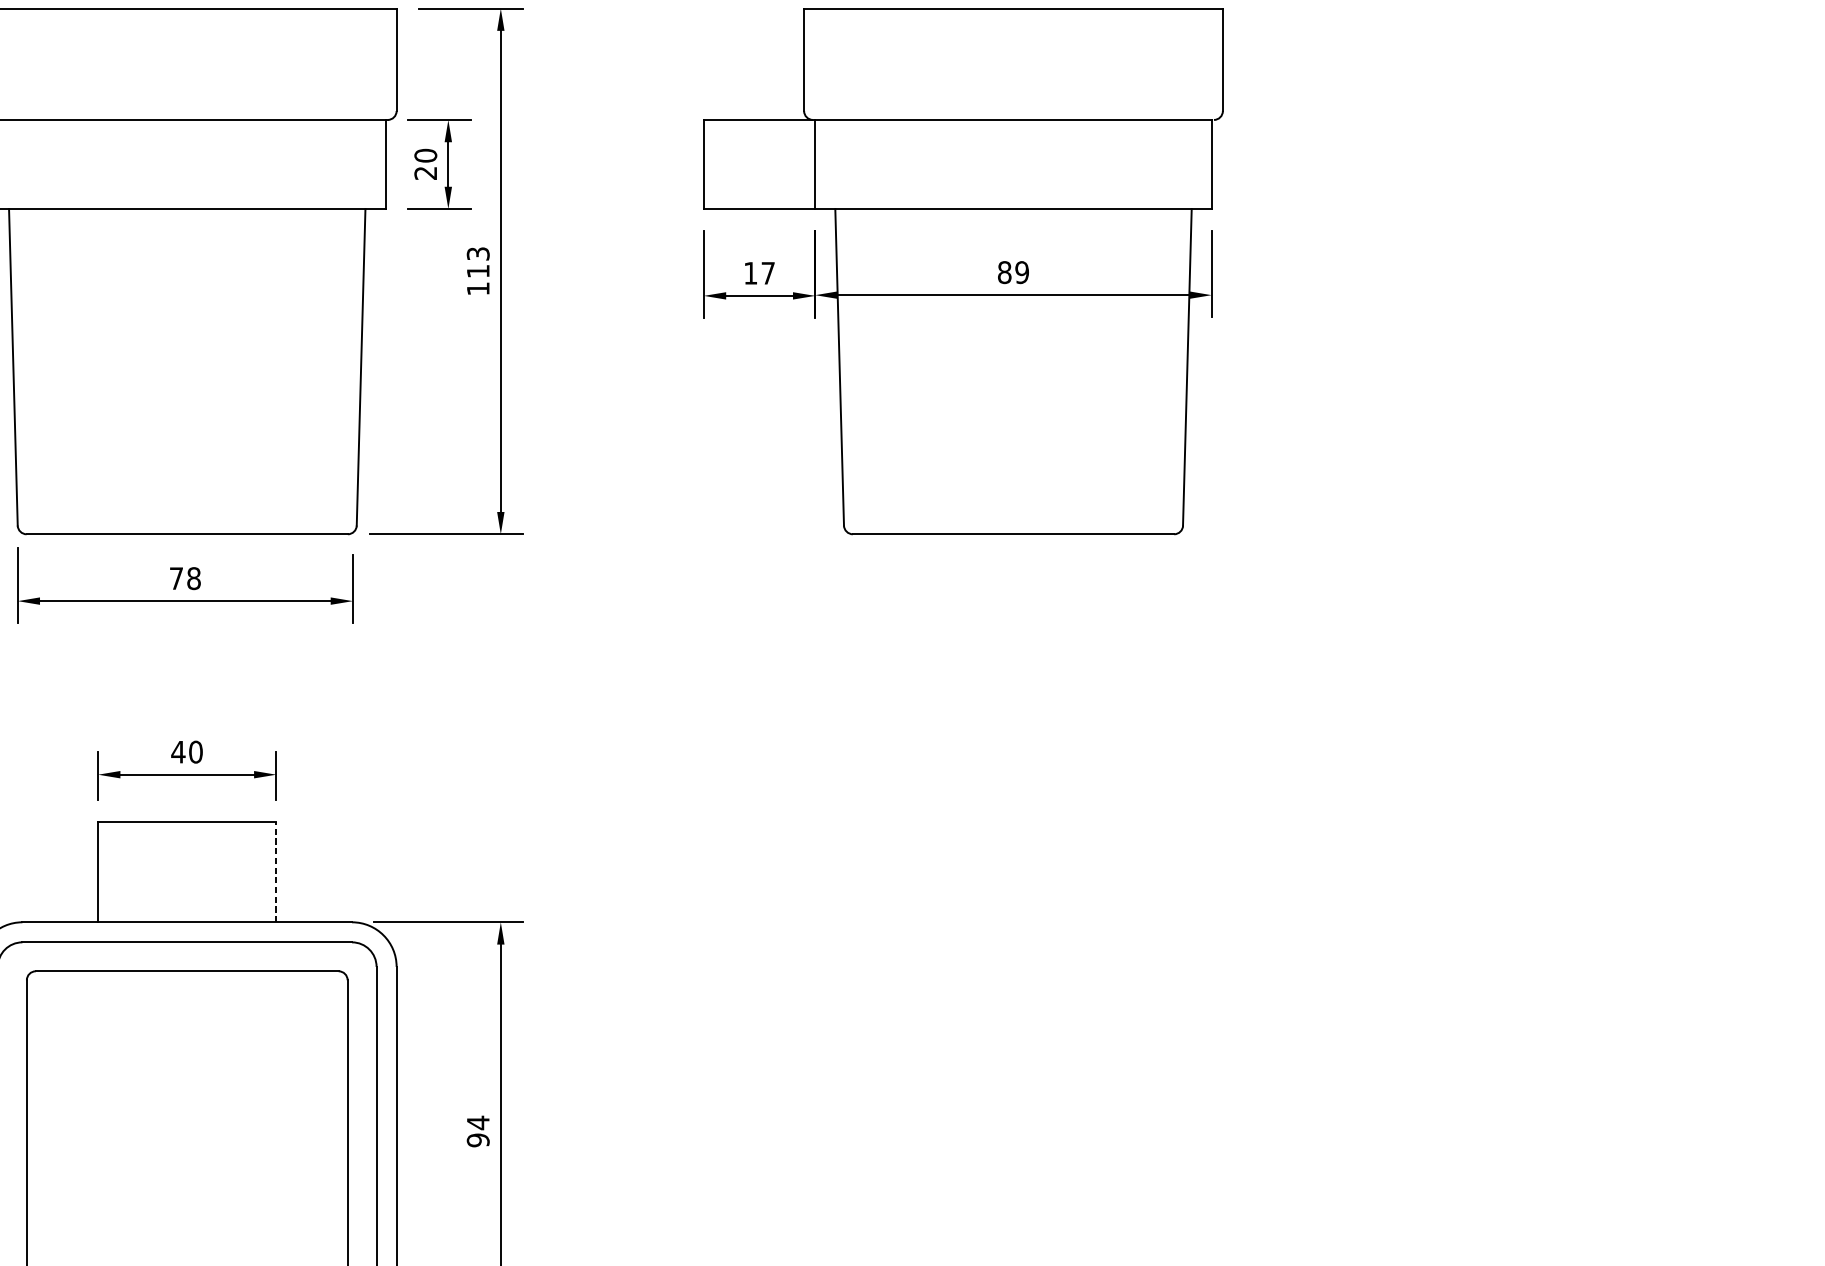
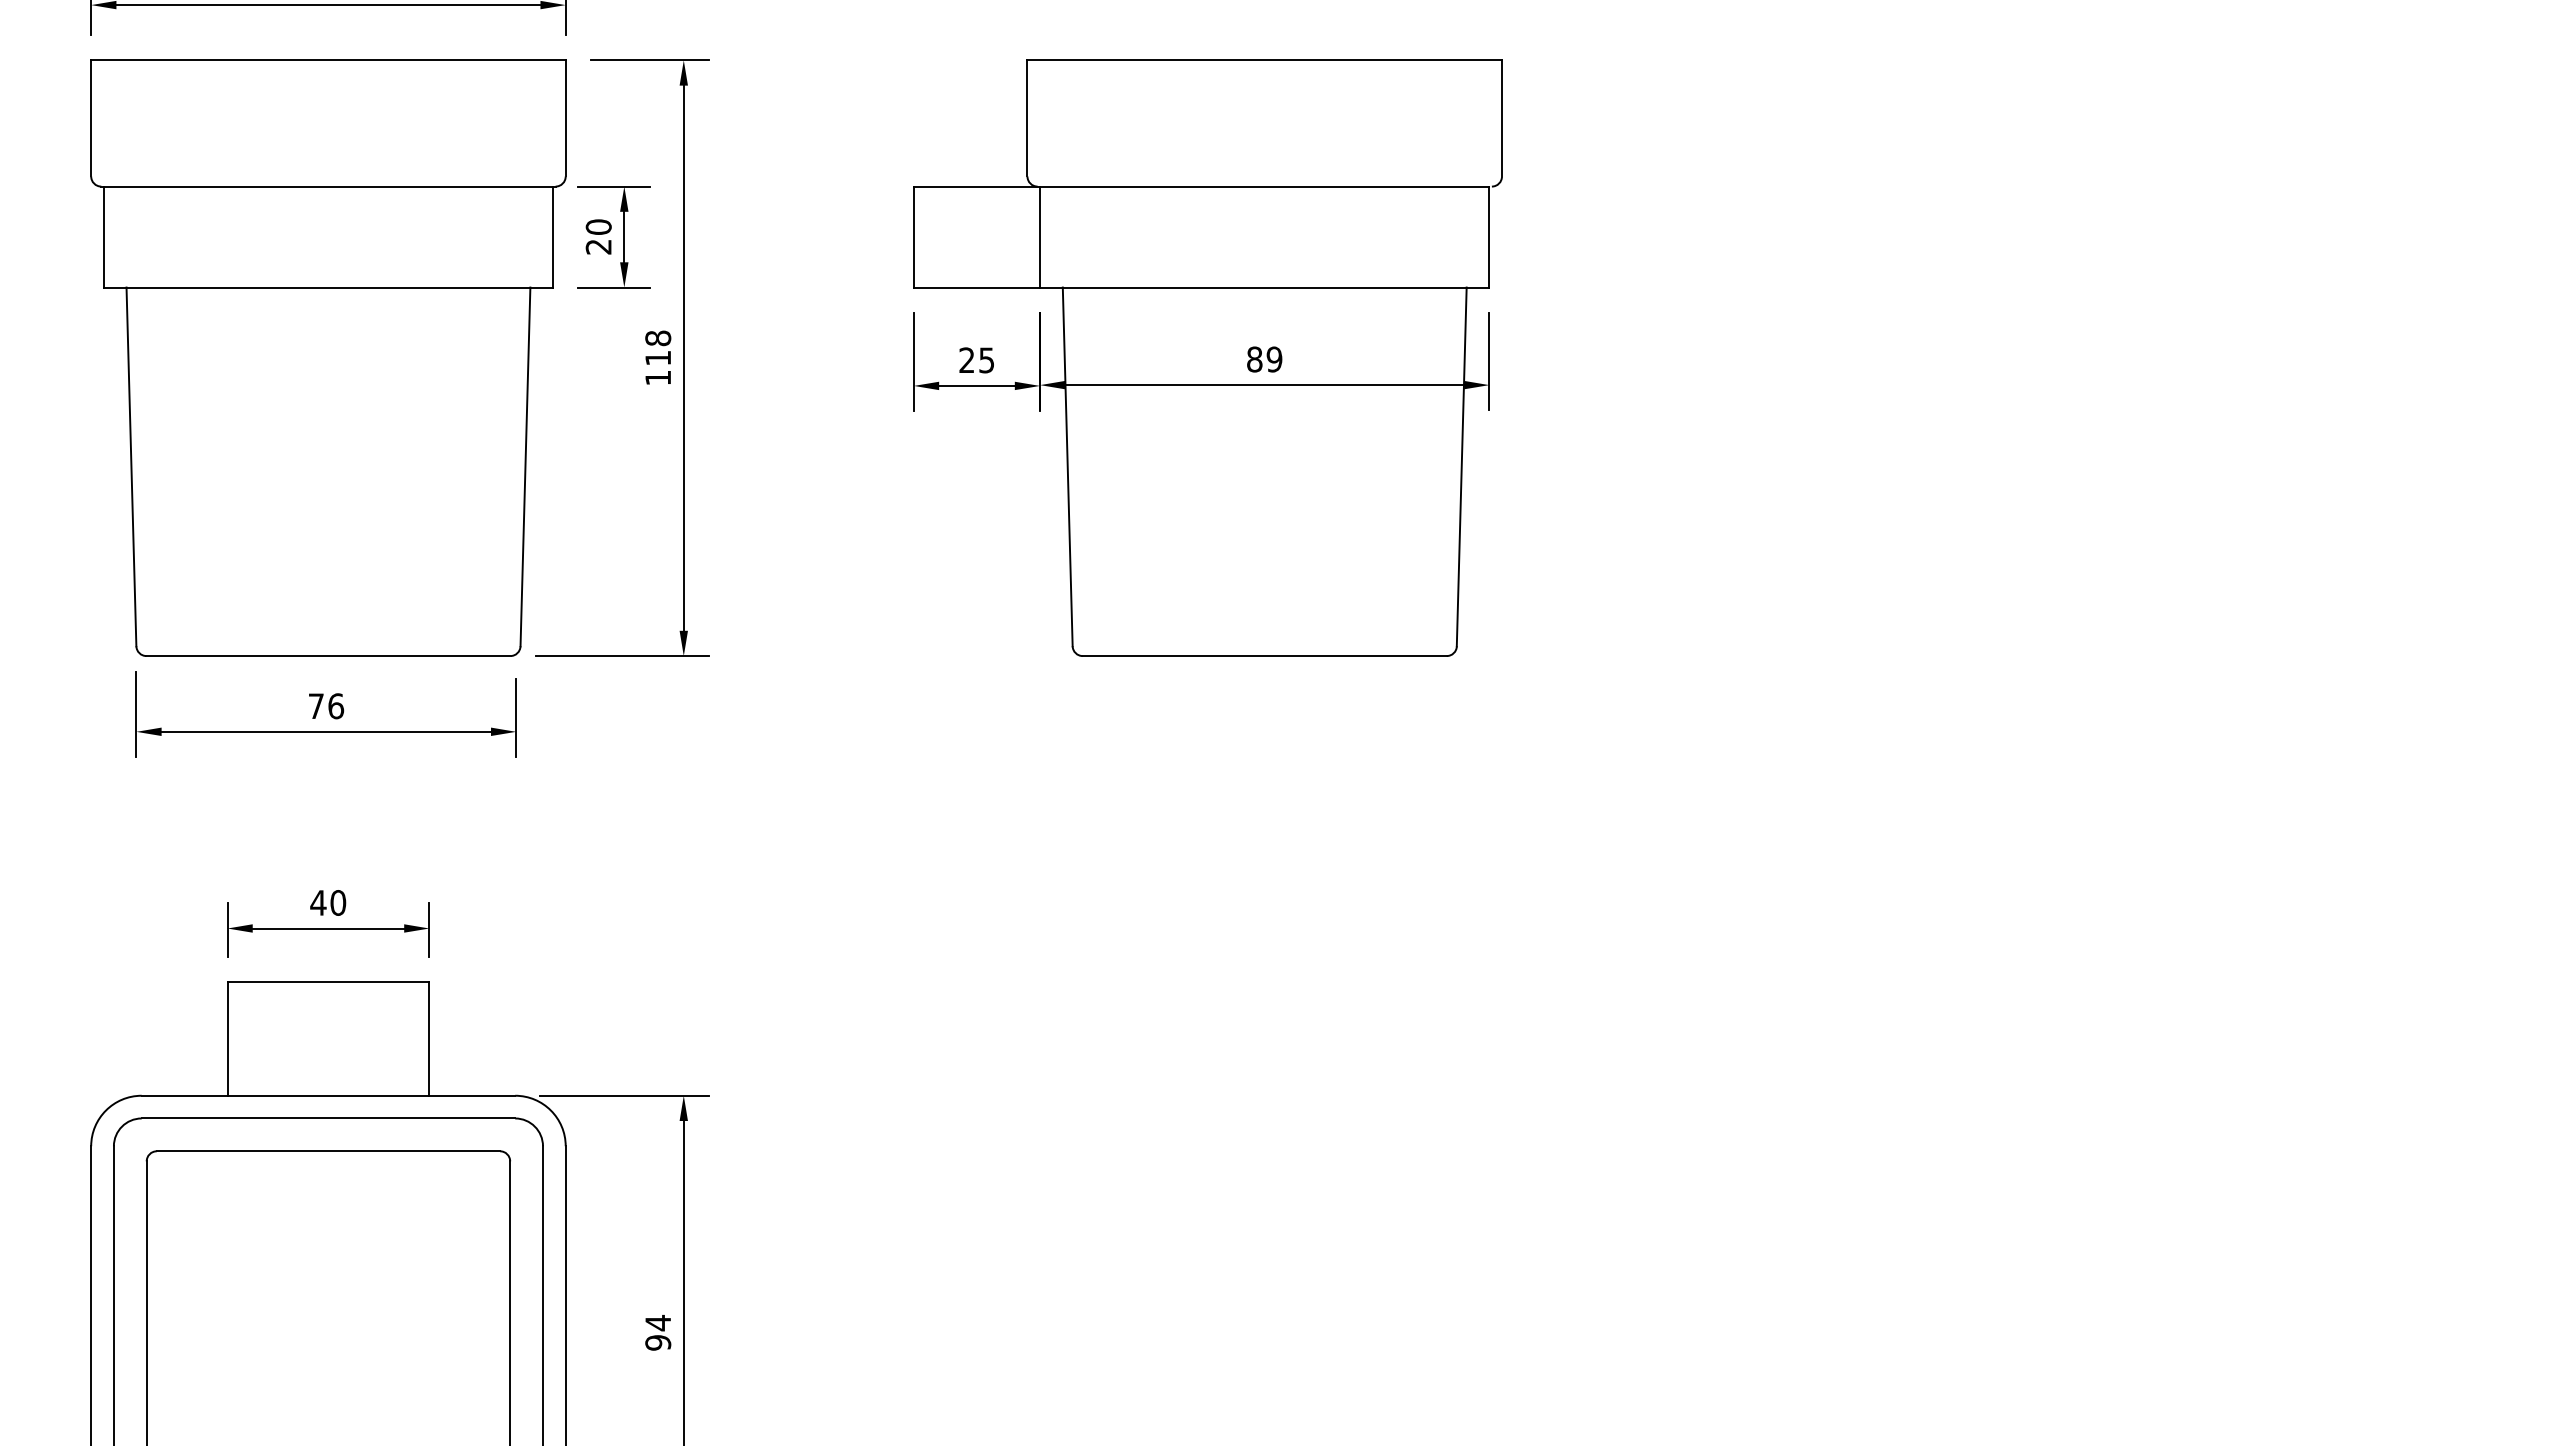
text: (478, 254) -> (658, 338), 113 -> 118
text: (759, 273) -> (976, 360), 17 -> 25
text: (194, 578) -> (336, 706), 78 -> 76
line: (276, 871) -> (429, 1038), dashed -> solid

